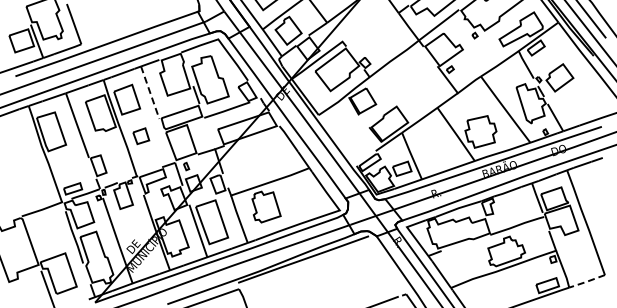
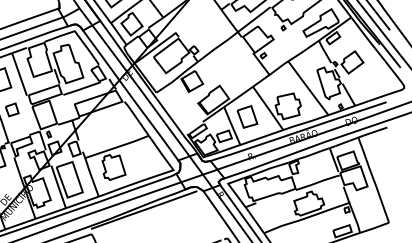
line: (150, 92) -> (19, 74), dashed -> solid
part: (430, 144) -> (247, 116), added
line: (587, 281) -> (374, 227), dashed -> solid

